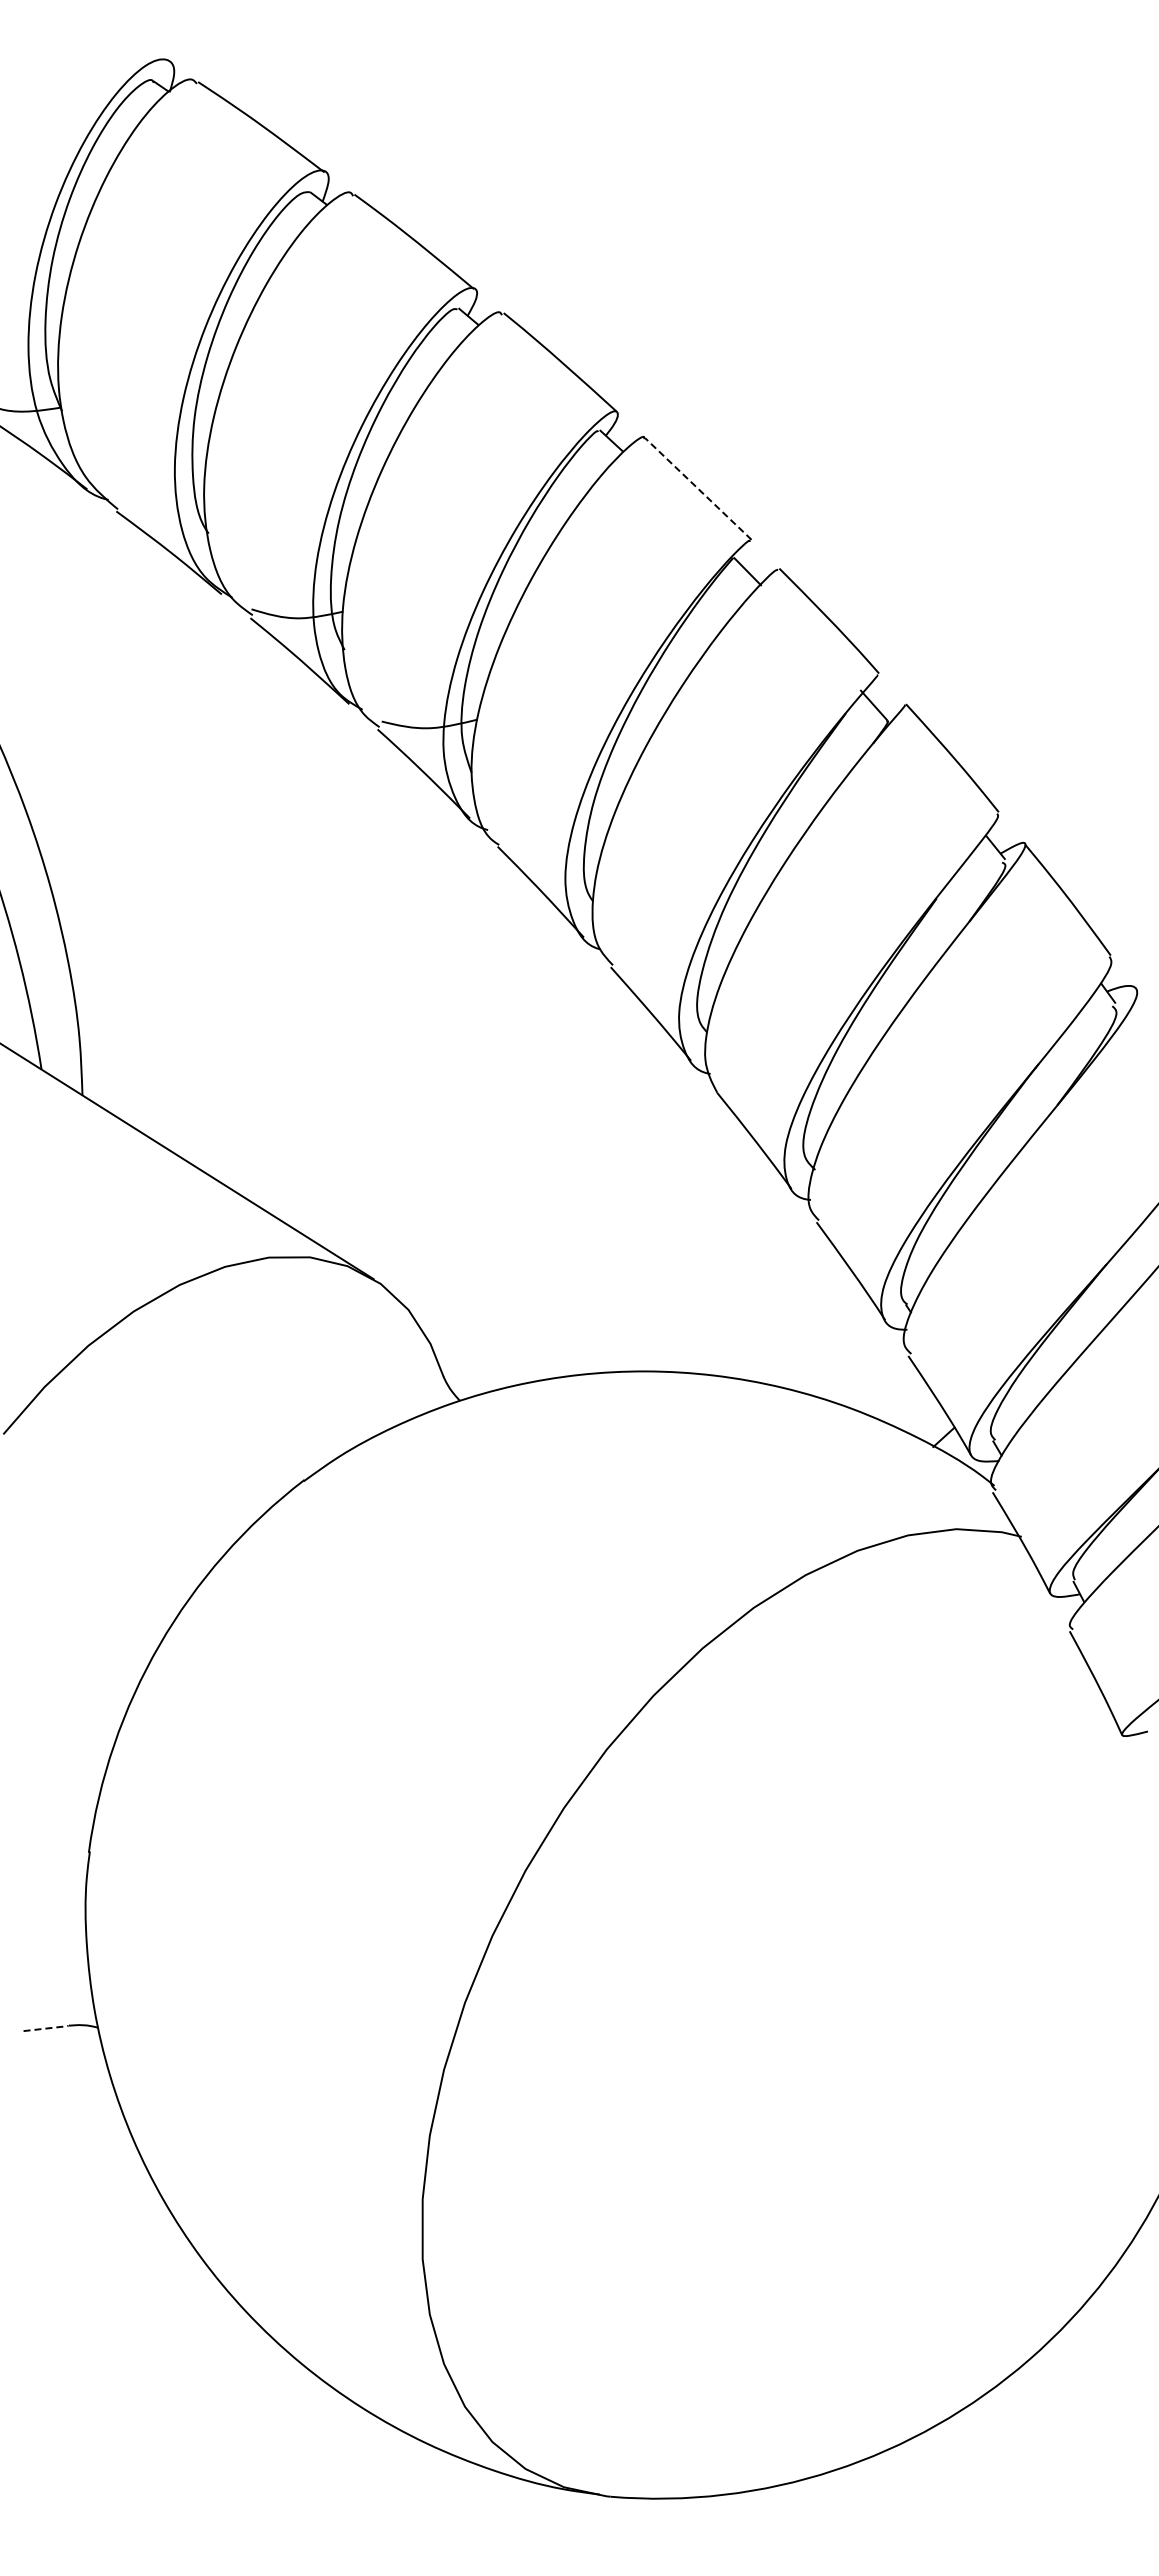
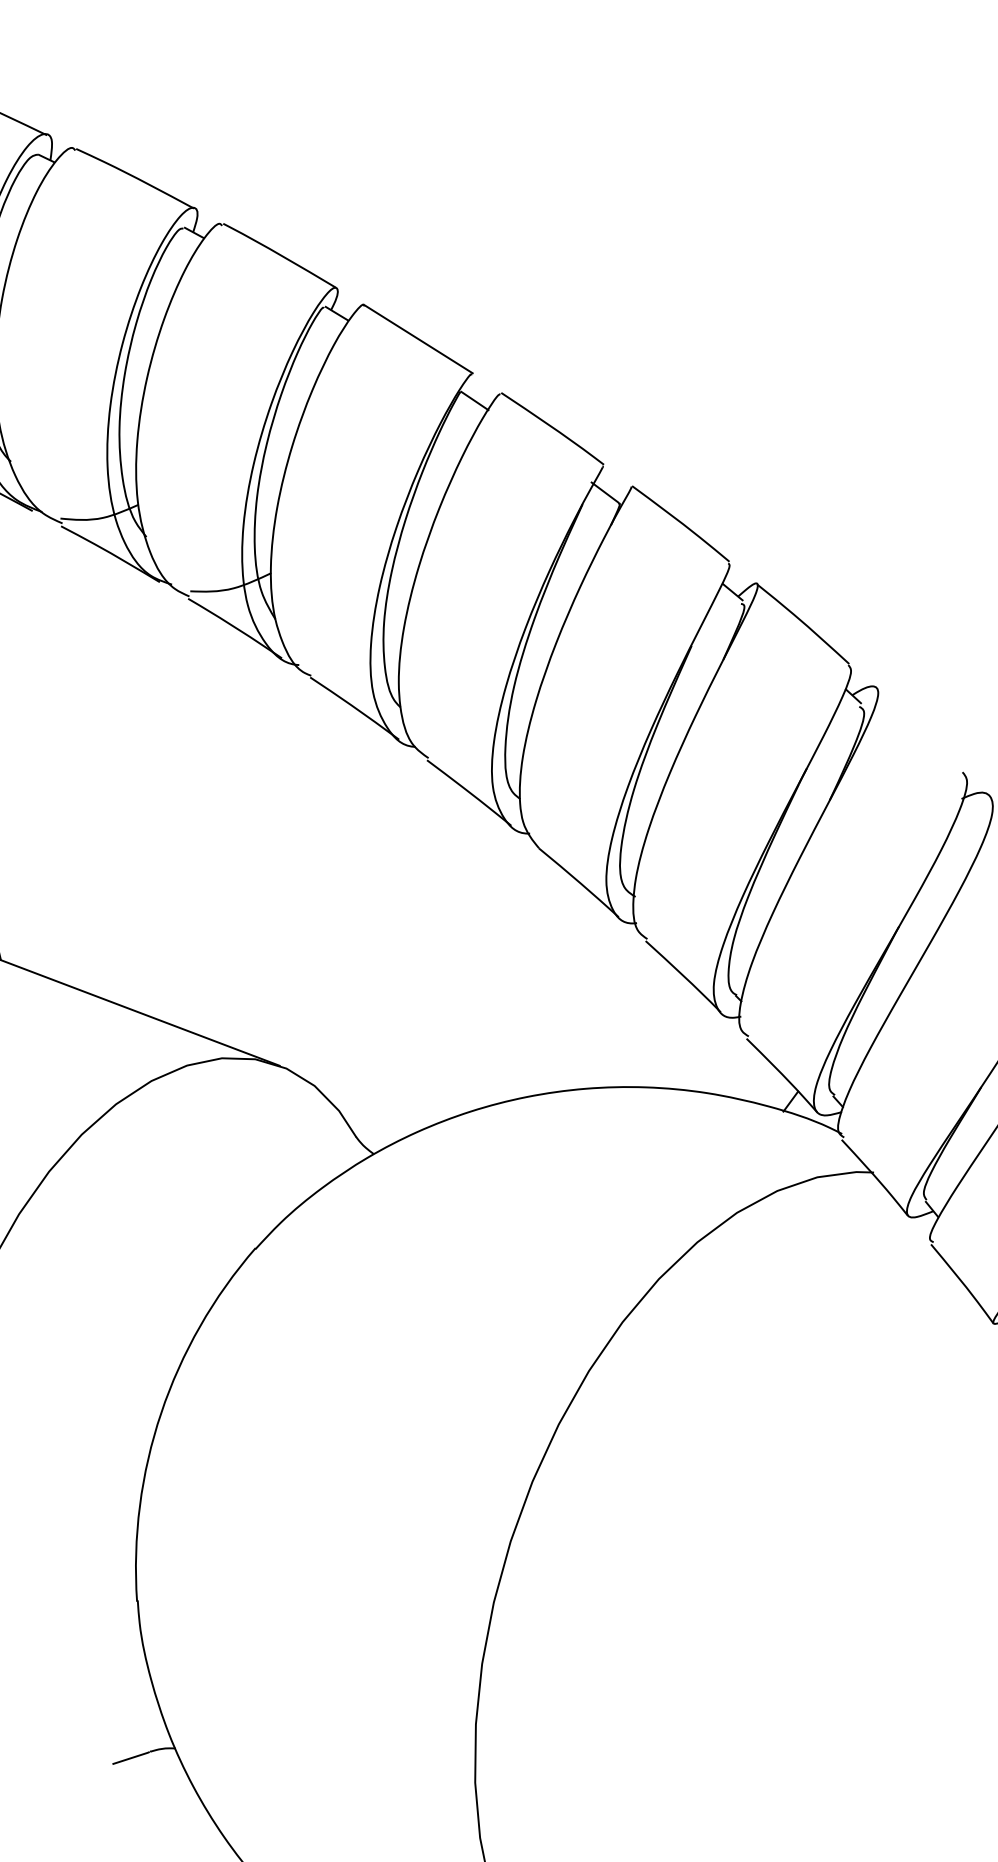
line: (698, 489) -> (419, 339), dashed -> solid
line: (47, 2028) -> (132, 1757), dashed -> solid

